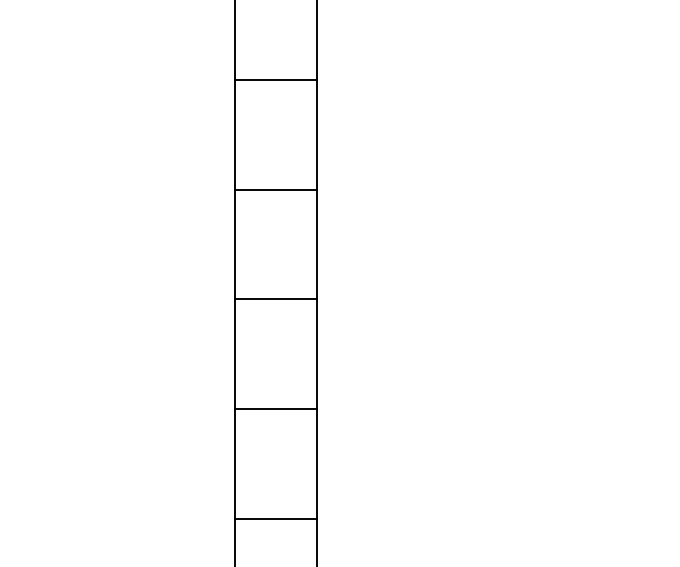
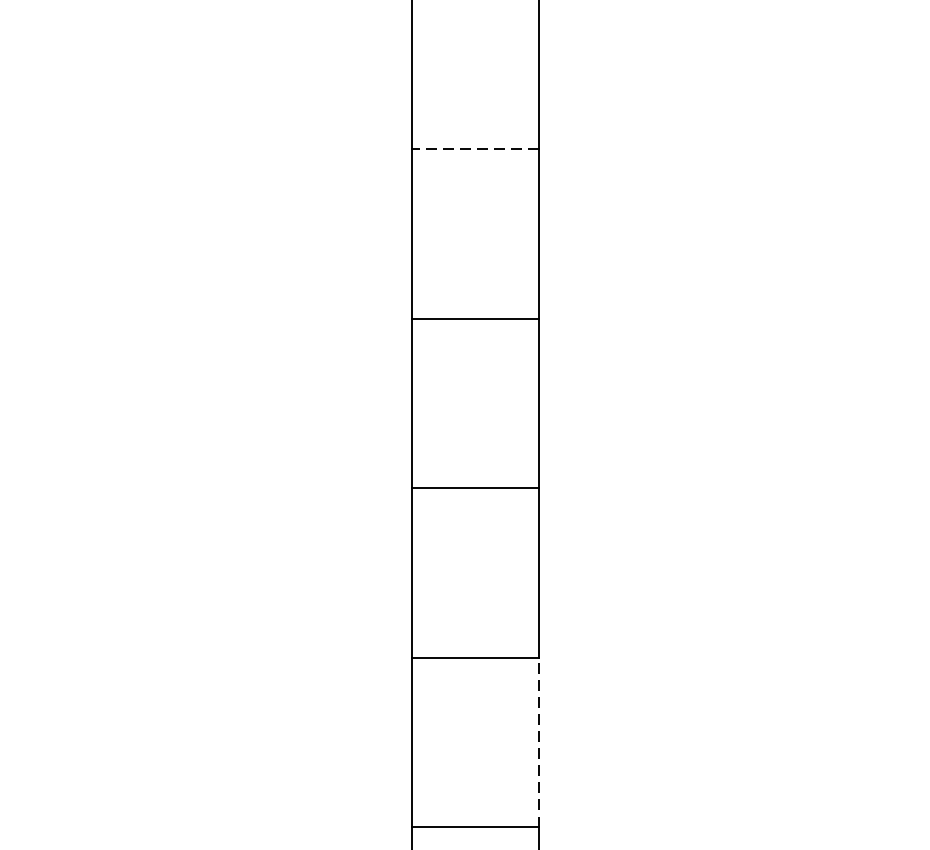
line: (275, 80) -> (474, 149), solid -> dashed
line: (316, 463) -> (538, 742), solid -> dashed

